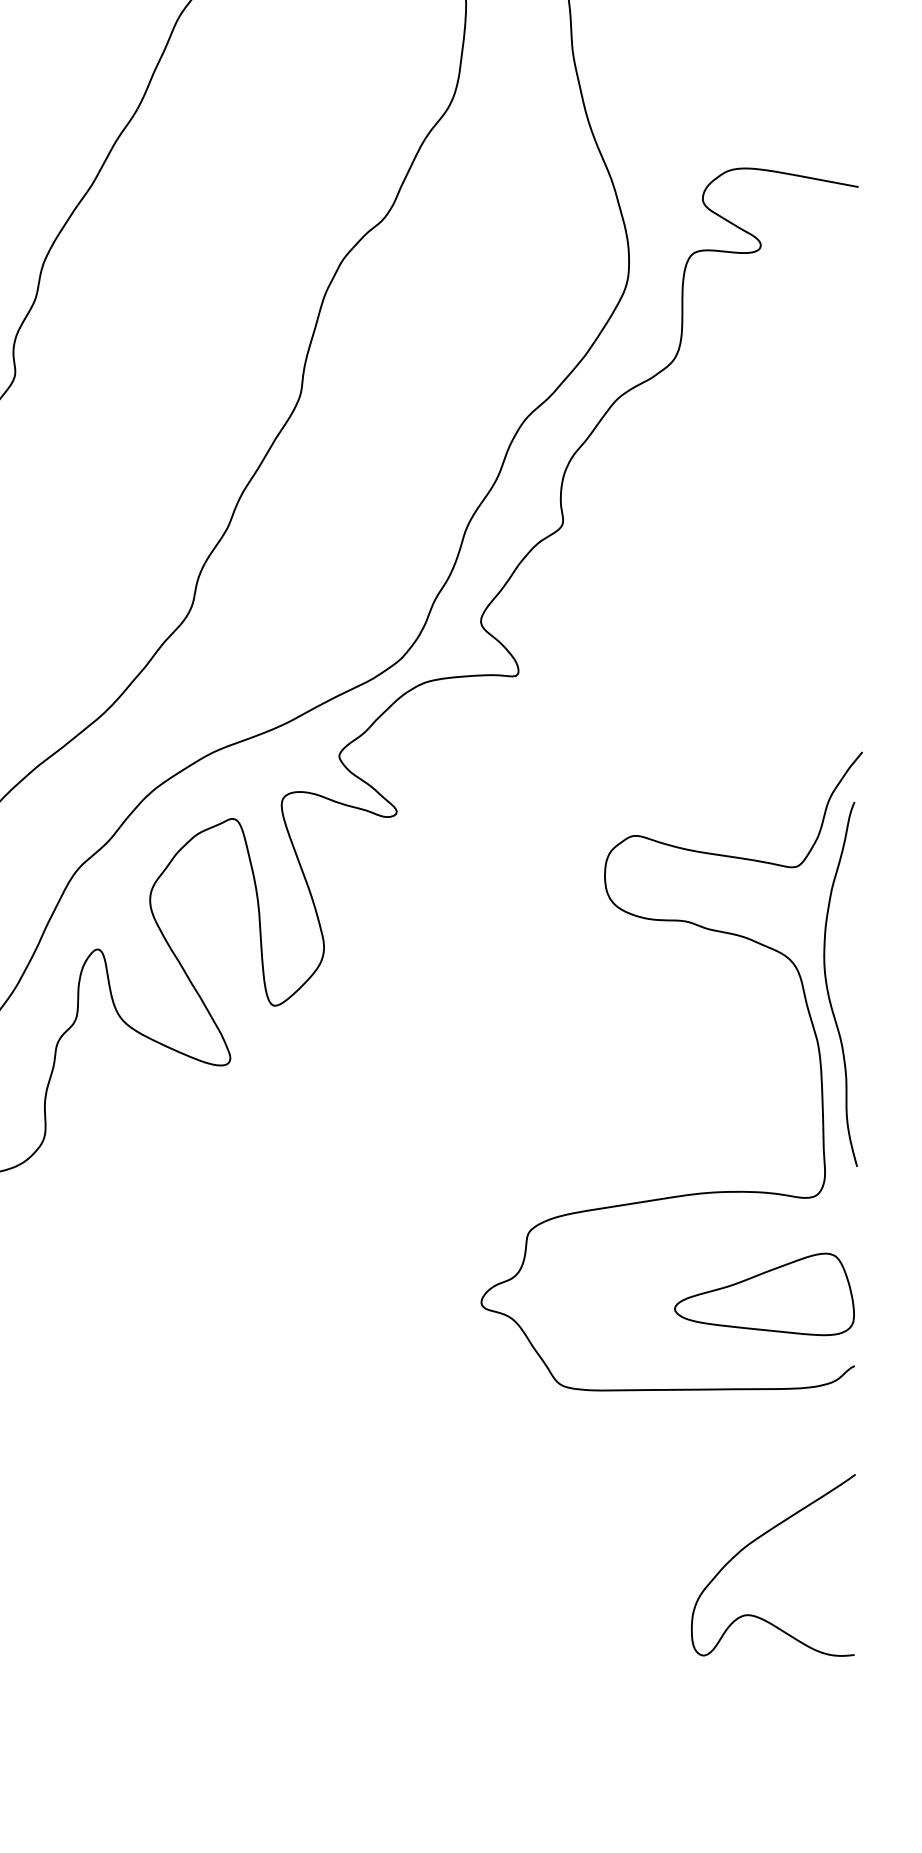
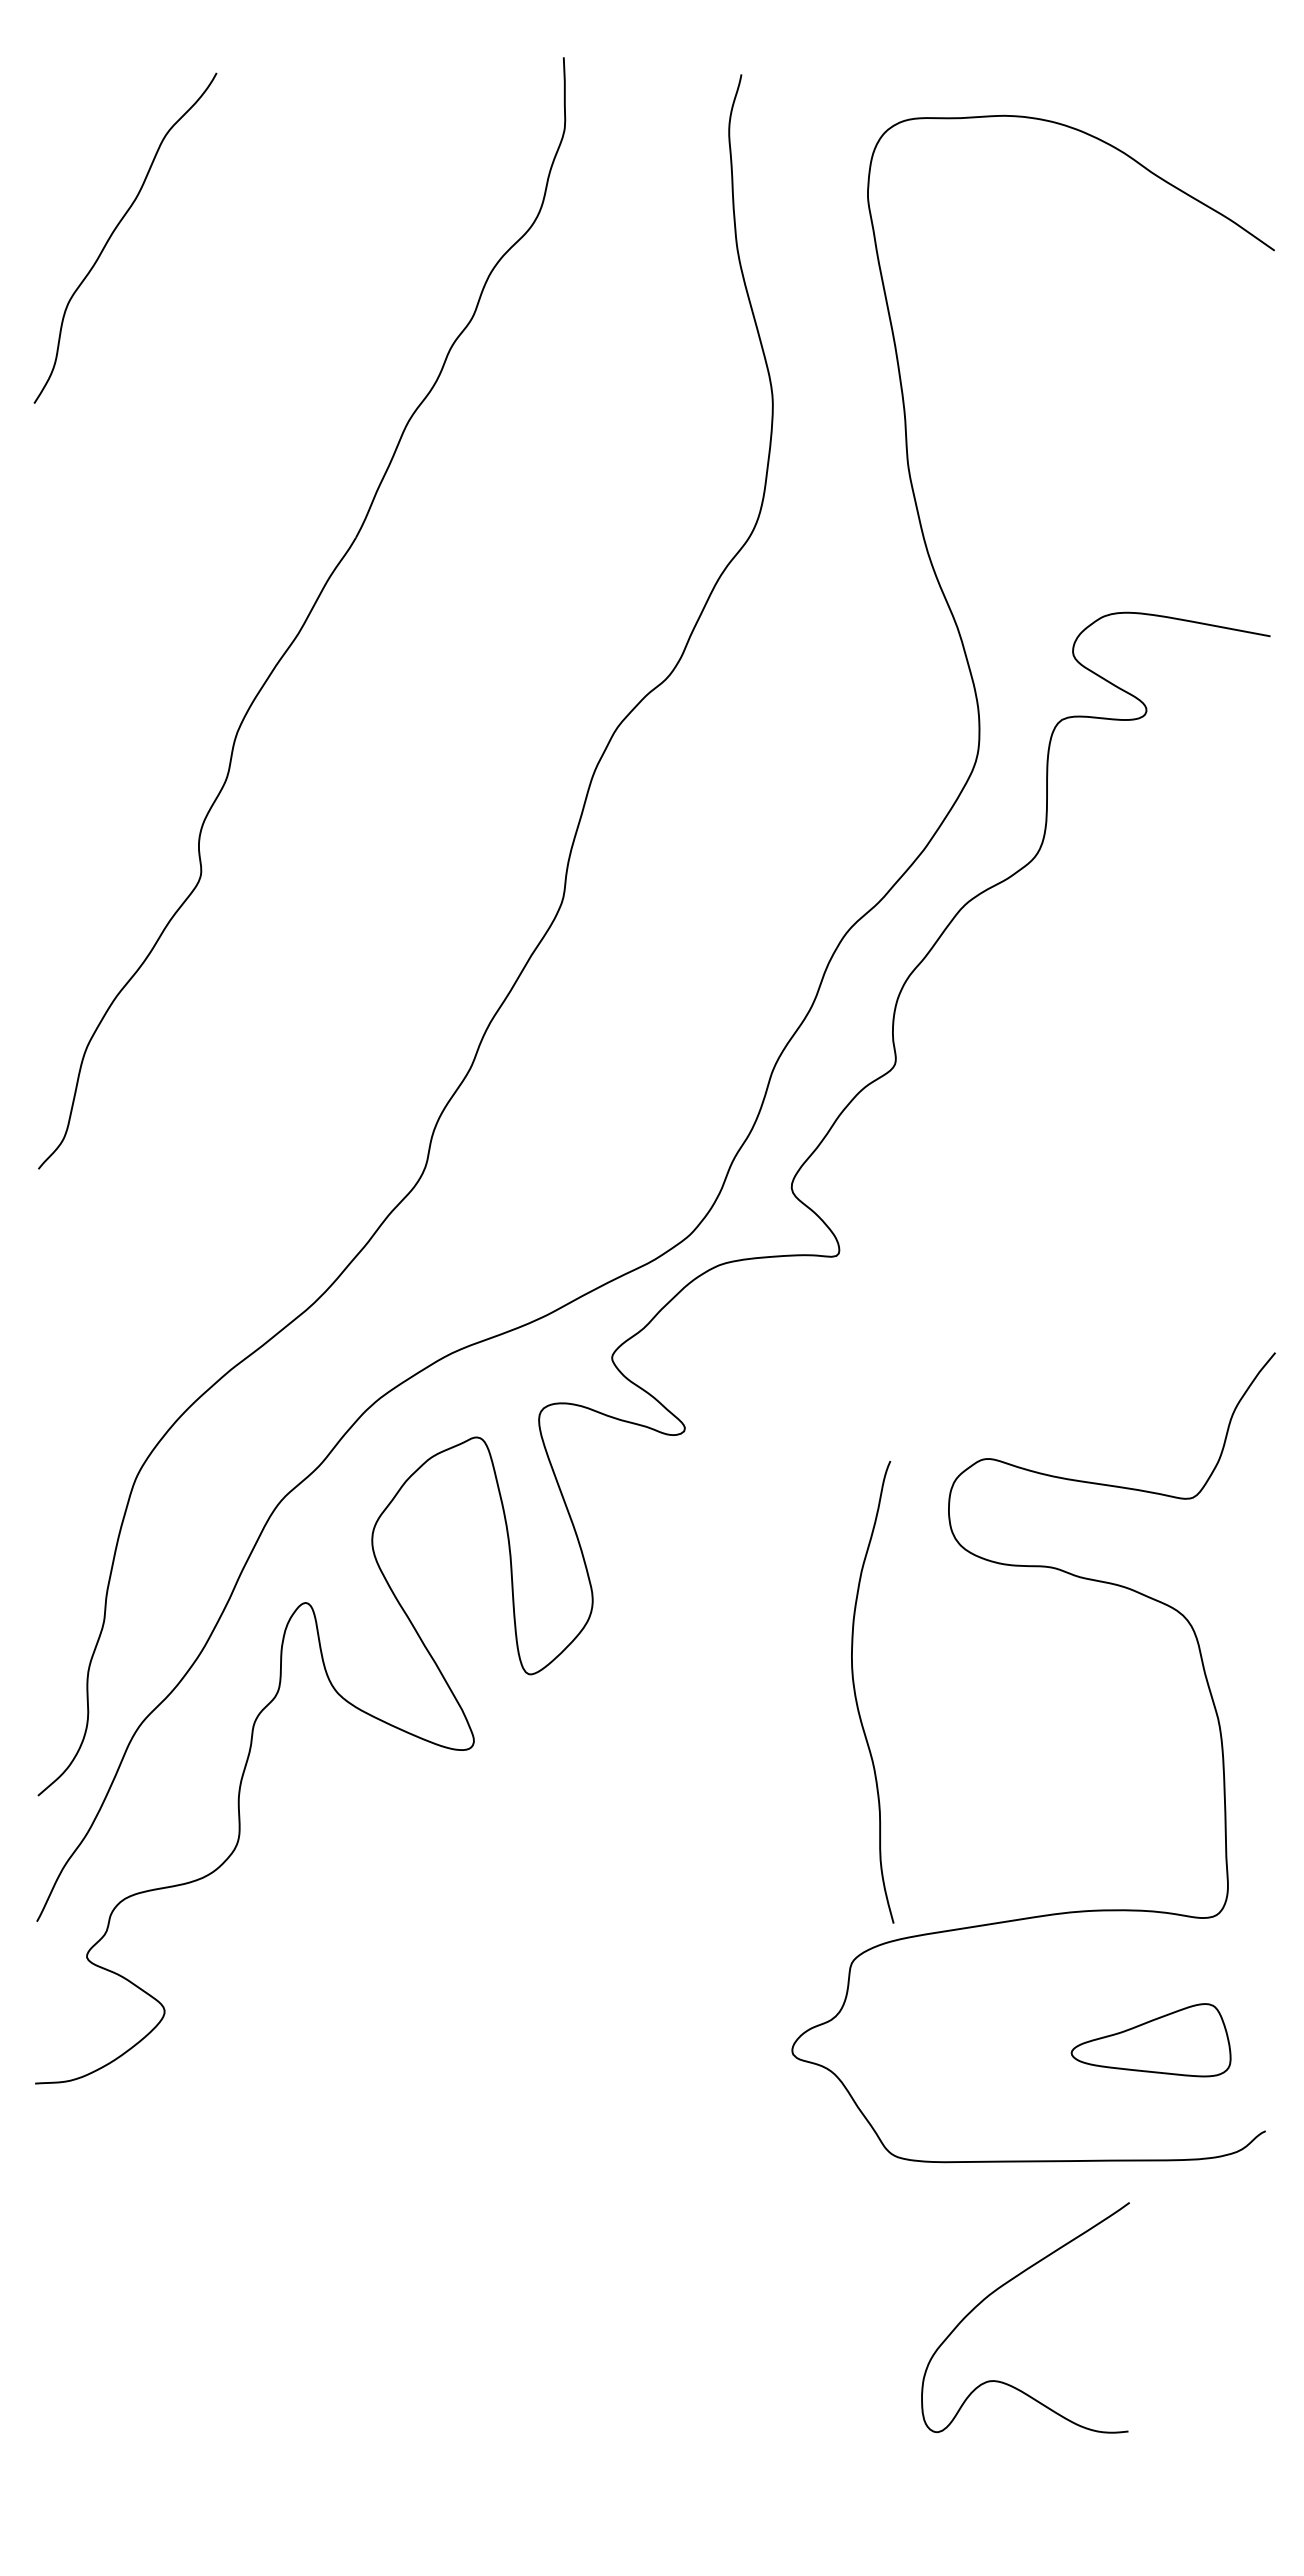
curve: (827, 986) -> (856, 1694), moved
part: (763, 1293) -> (1150, 2039), size x0.7
curve: (756, 1540) -> (1003, 2286), moved

